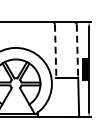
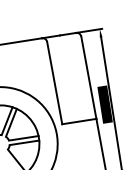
line: (55, 51) -> (54, 83), dashed -> solid
line: (77, 51) -> (88, 78), dashed -> solid

